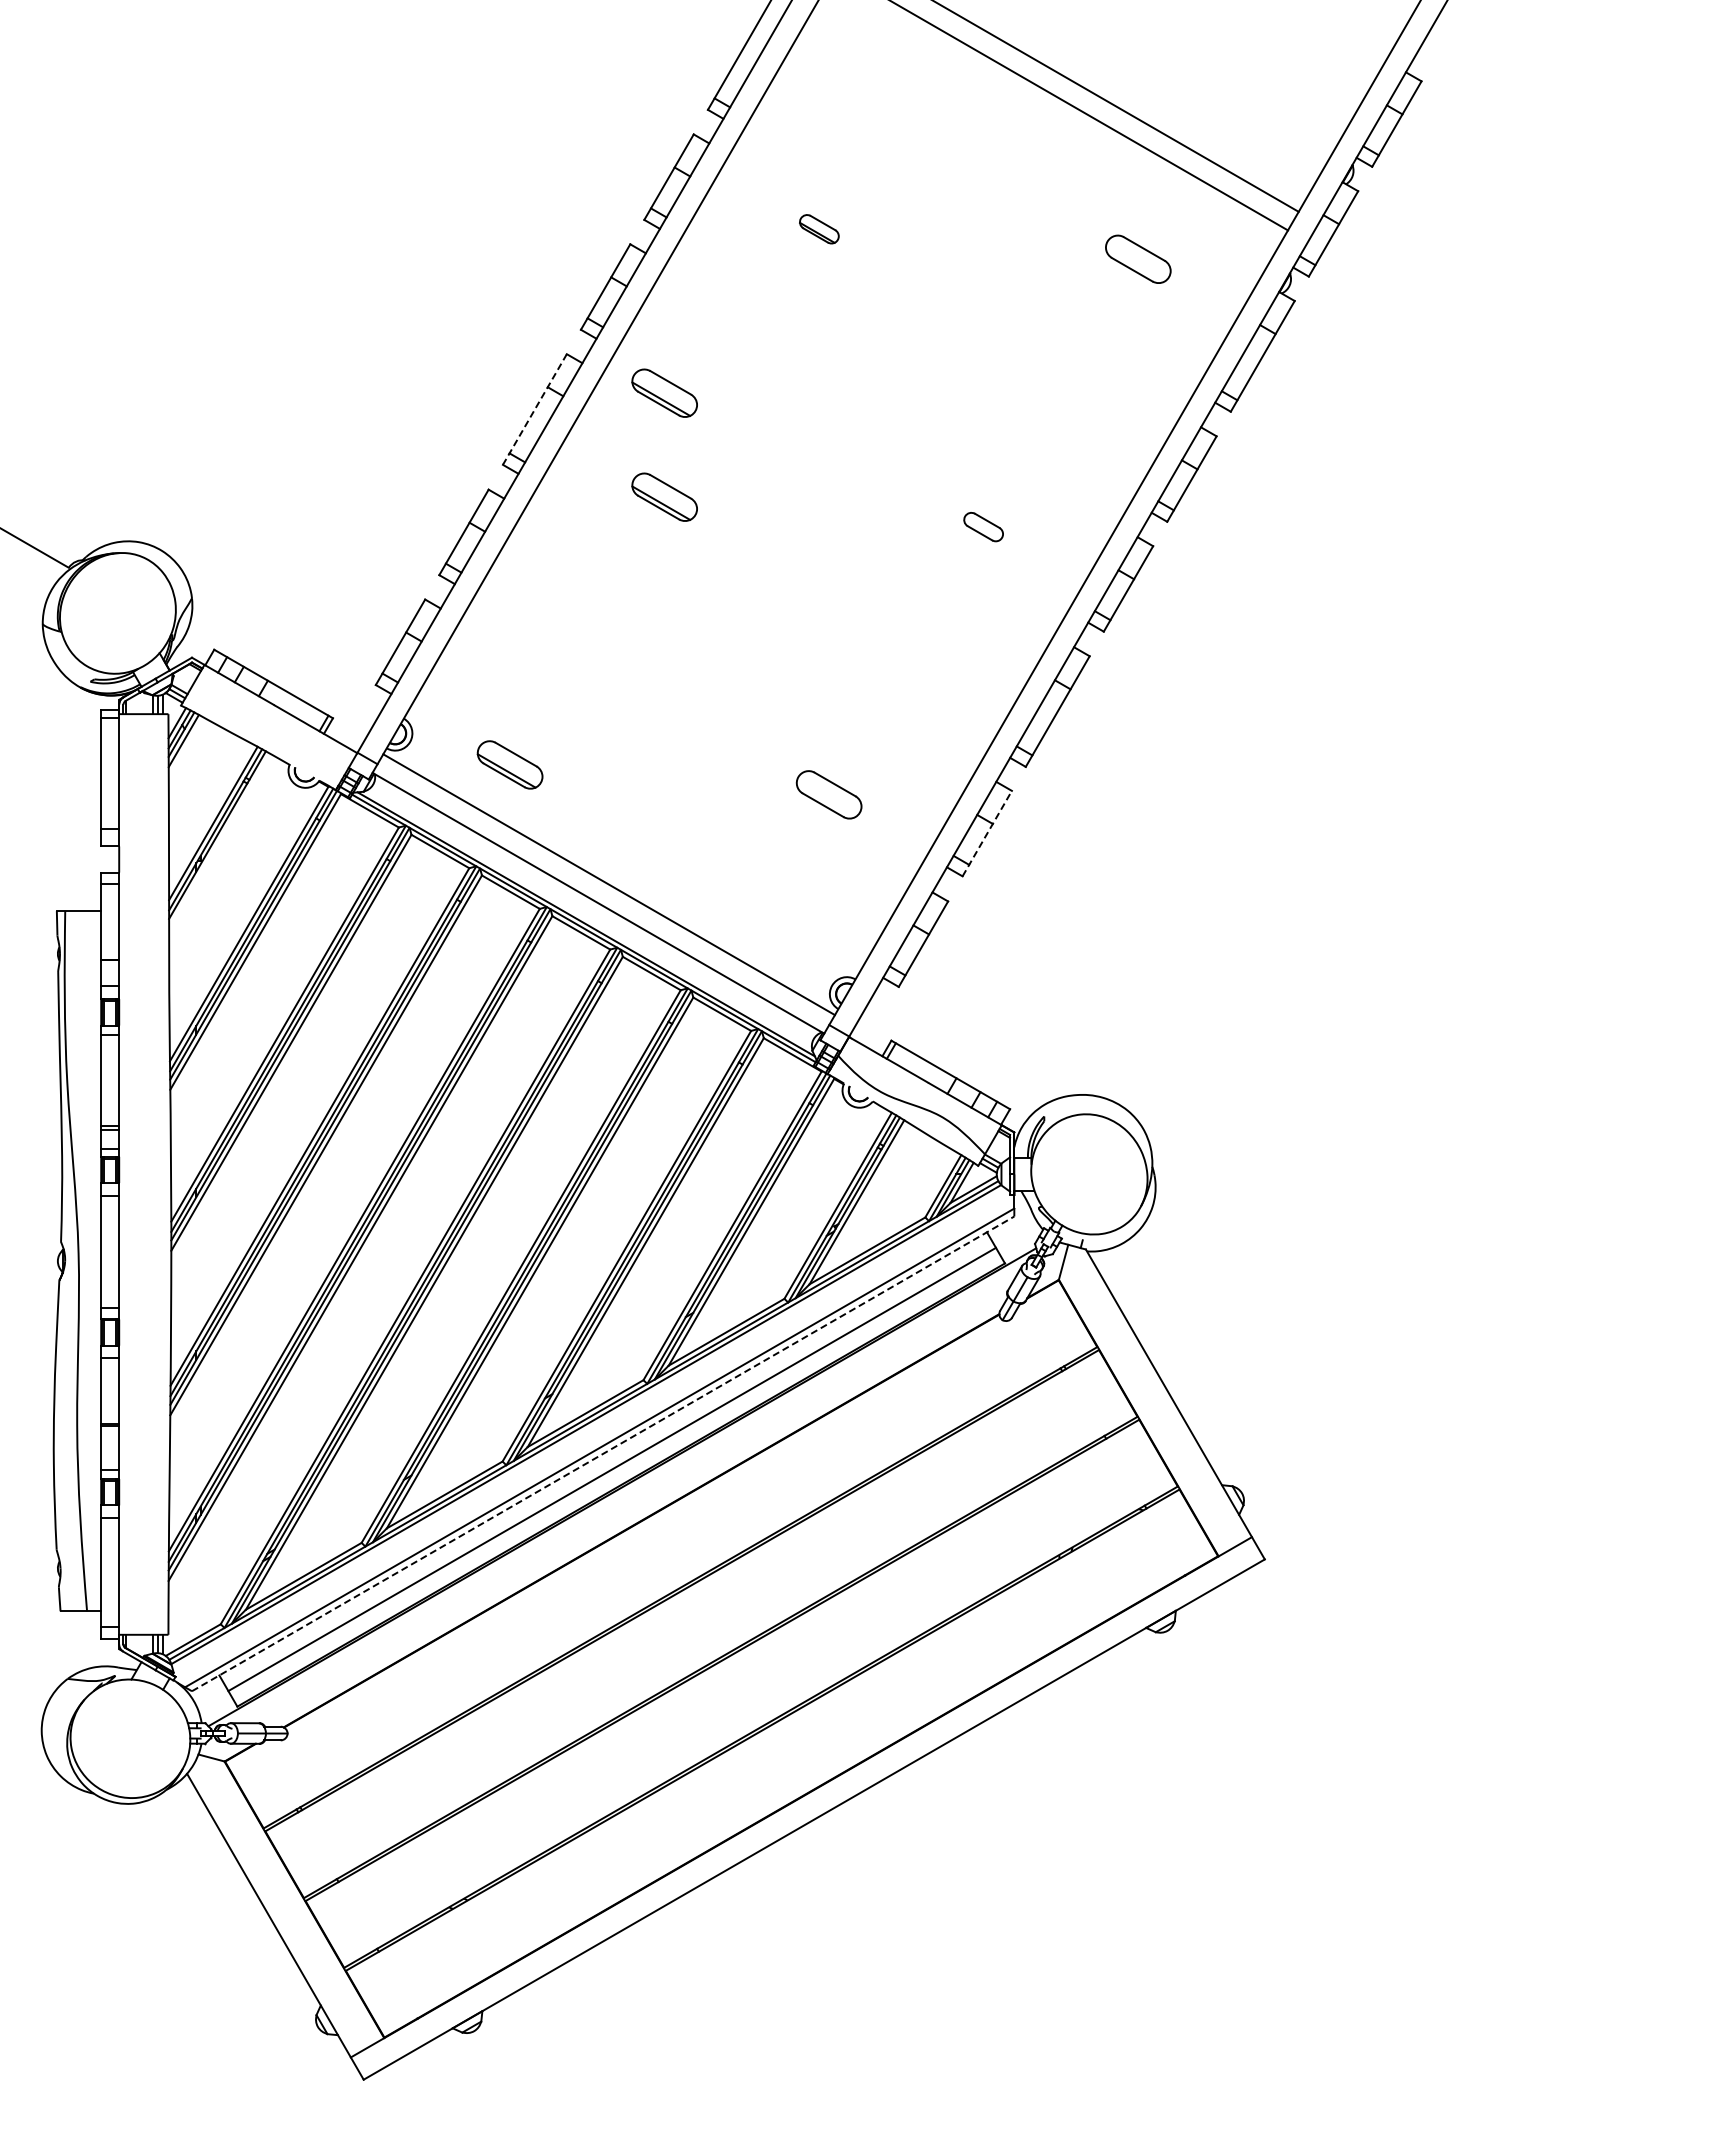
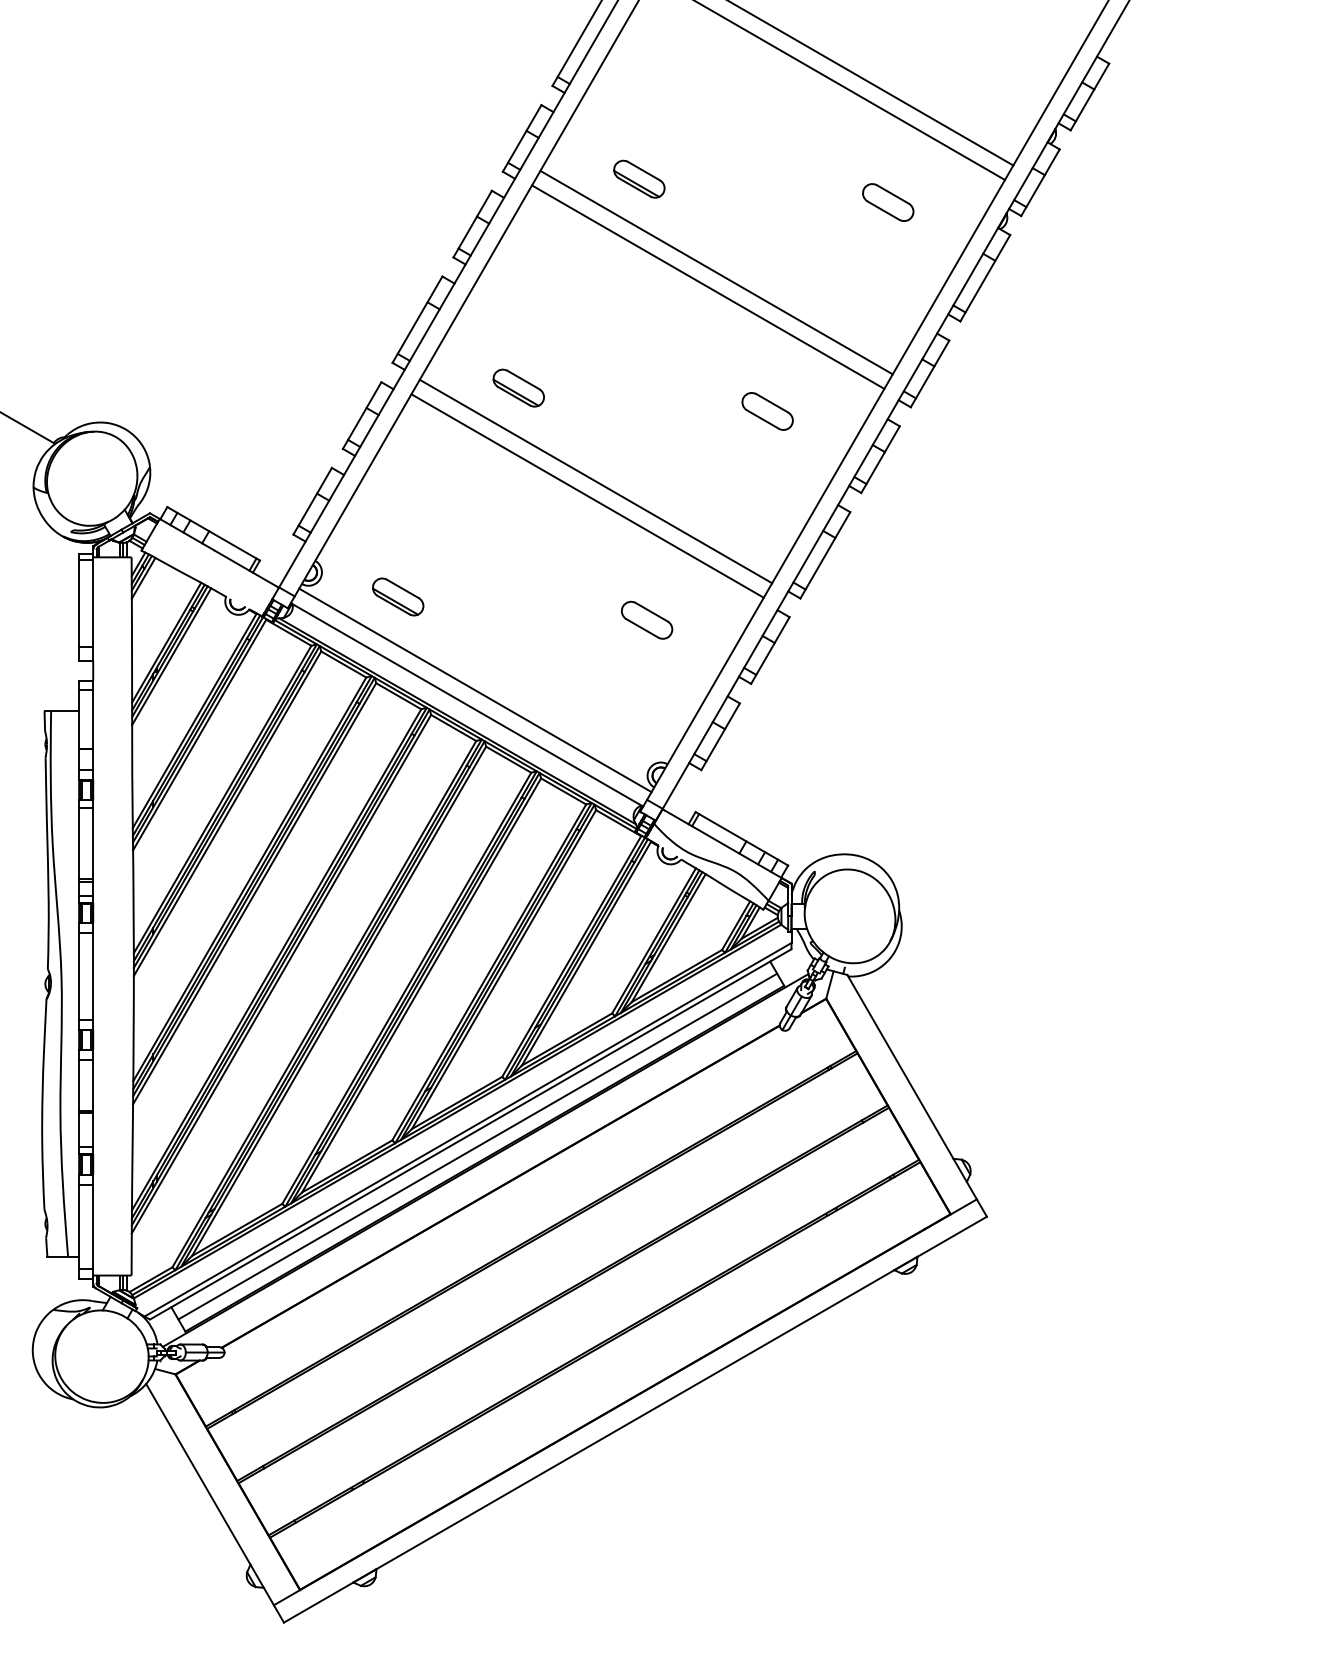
part: (819, 228) -> (639, 178), size x1.67
line: (918, 348) -> (716, 272), added
line: (907, 367) -> (708, 286), added
part: (664, 392) -> (518, 306), removed
line: (534, 409) -> (417, 319), dashed -> solid
part: (983, 526) -> (767, 410), size x1.67
line: (763, 616) -> (595, 481), added
line: (752, 635) -> (587, 495), added
line: (987, 833) -> (770, 650), dashed -> solid
line: (219, 841) -> (171, 656), added
line: (603, 1453) -> (471, 1134), dashed -> solid

